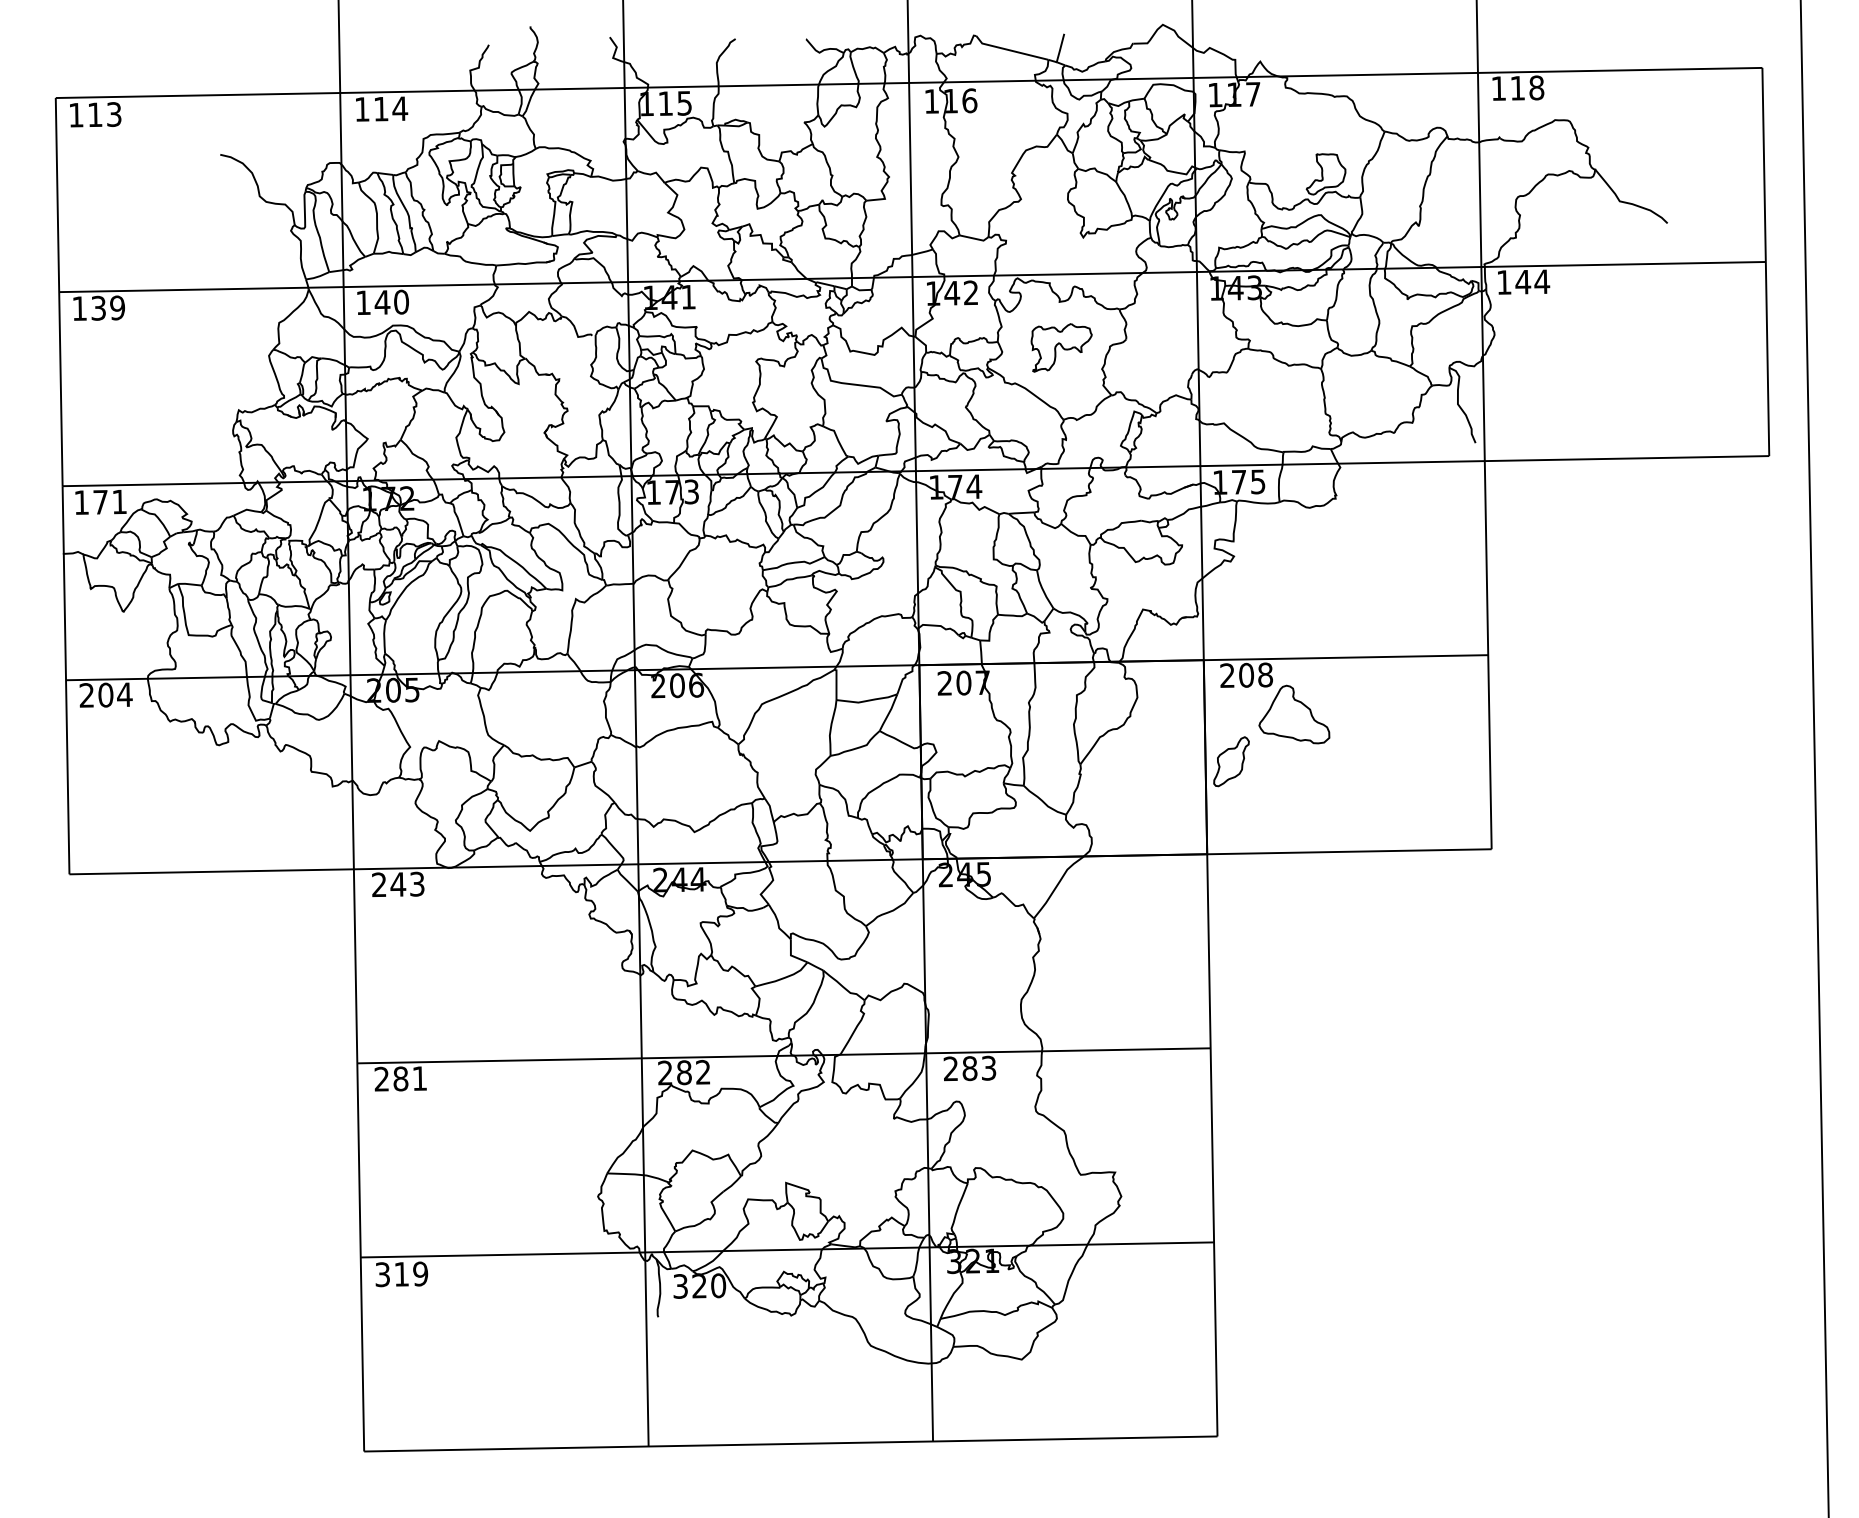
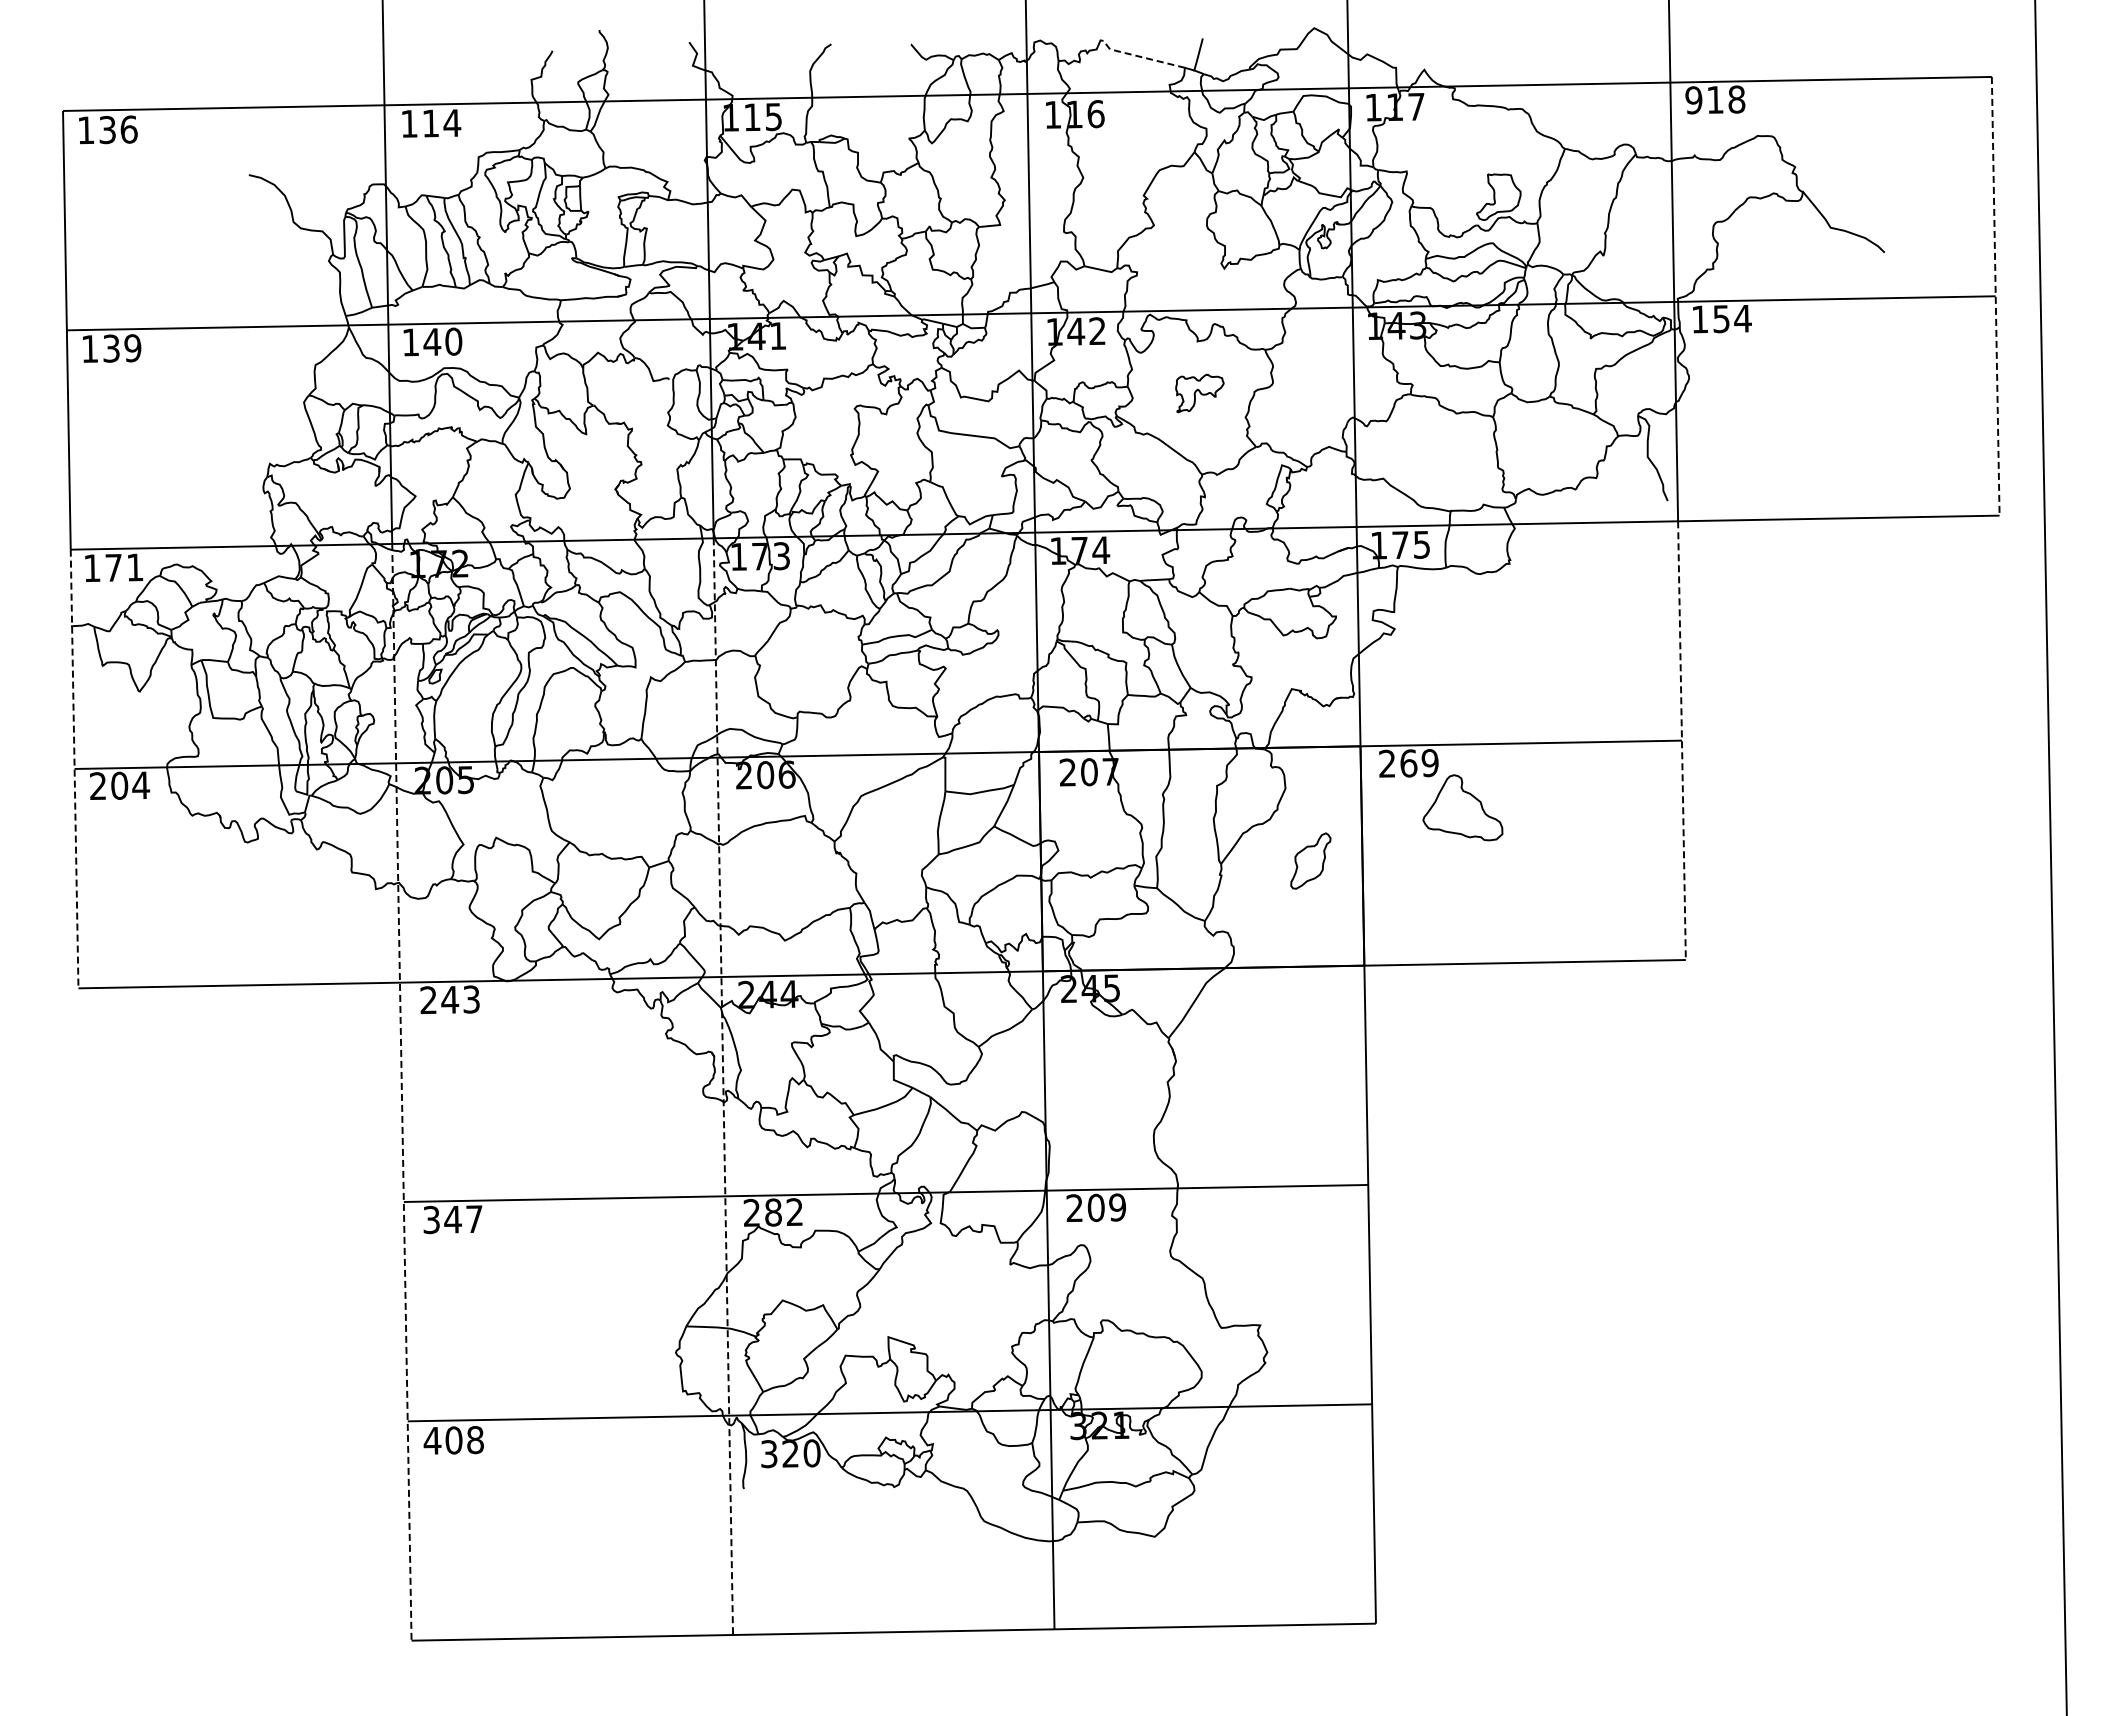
line: (1010, 50) -> (1141, 57), solid -> dashed
text: (1498, 88) -> (1693, 100), 118 -> 918
text: (104, 114) -> (118, 129), 113 -> 136
line: (1765, 262) -> (1995, 296), solid -> dashed
text: (1523, 282) -> (1721, 319), 144 -> 154
part: (1061, 348) -> (1199, 393), size x0.7
line: (1487, 655) -> (1681, 741), solid -> dashed
text: (1255, 675) -> (1419, 763), 208 -> 269
line: (65, 680) -> (74, 769), solid -> dashed
part: (1231, 761) -> (1310, 860), moved
line: (640, 962) -> (723, 1087), solid -> dashed
line: (355, 966) -> (401, 1092), solid -> dashed
text: (979, 1068) -> (1106, 1207), 283 -> 209
text: (400, 1078) -> (452, 1219), 281 -> 347
text: (401, 1274) -> (453, 1440), 319 -> 408

